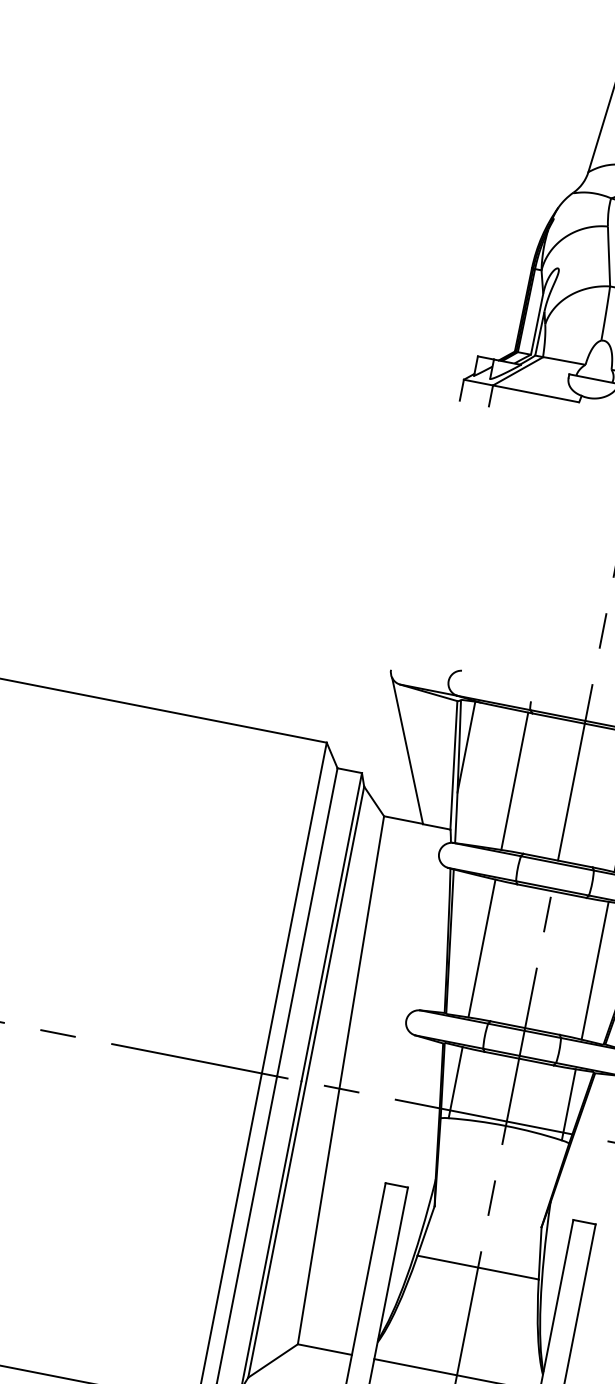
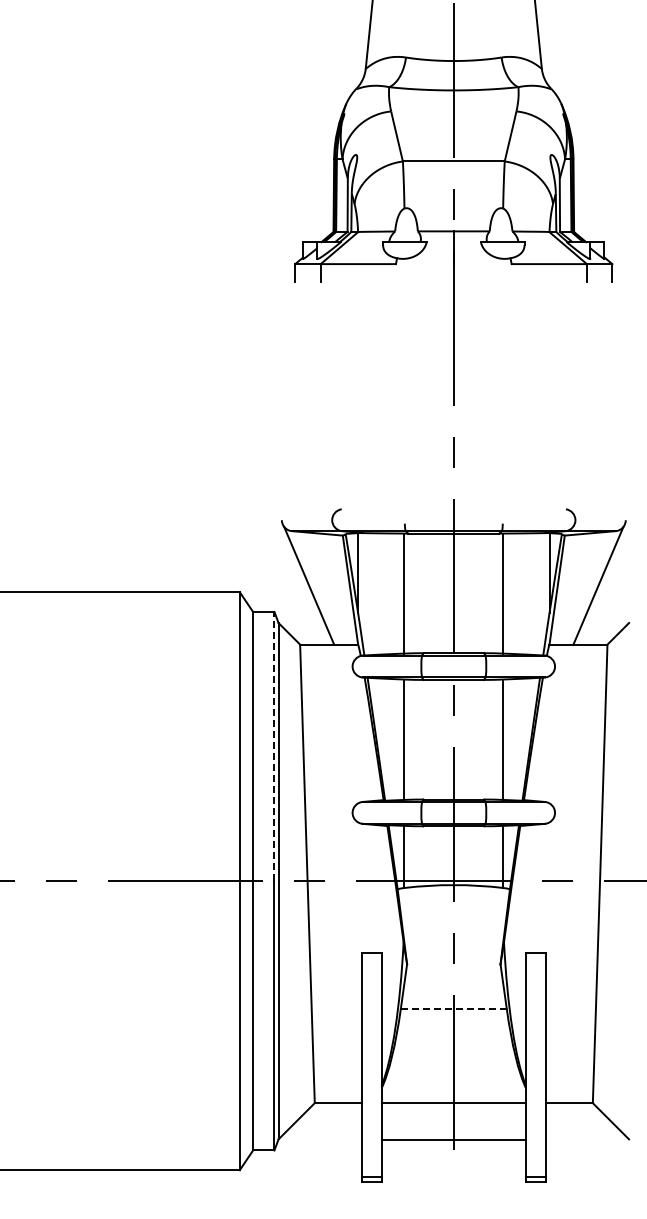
line: (331, 927) -> (274, 746), solid -> dashed
line: (477, 1267) -> (453, 1008), solid -> dashed

